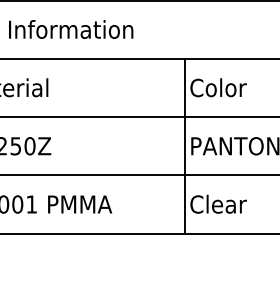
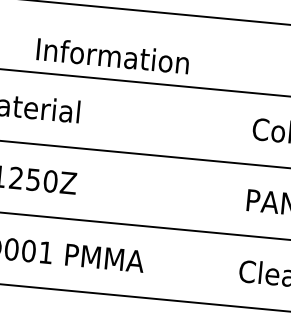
text: (71, 29) -> (113, 56), moved
line: (185, 145) -> (240, 198), removed

